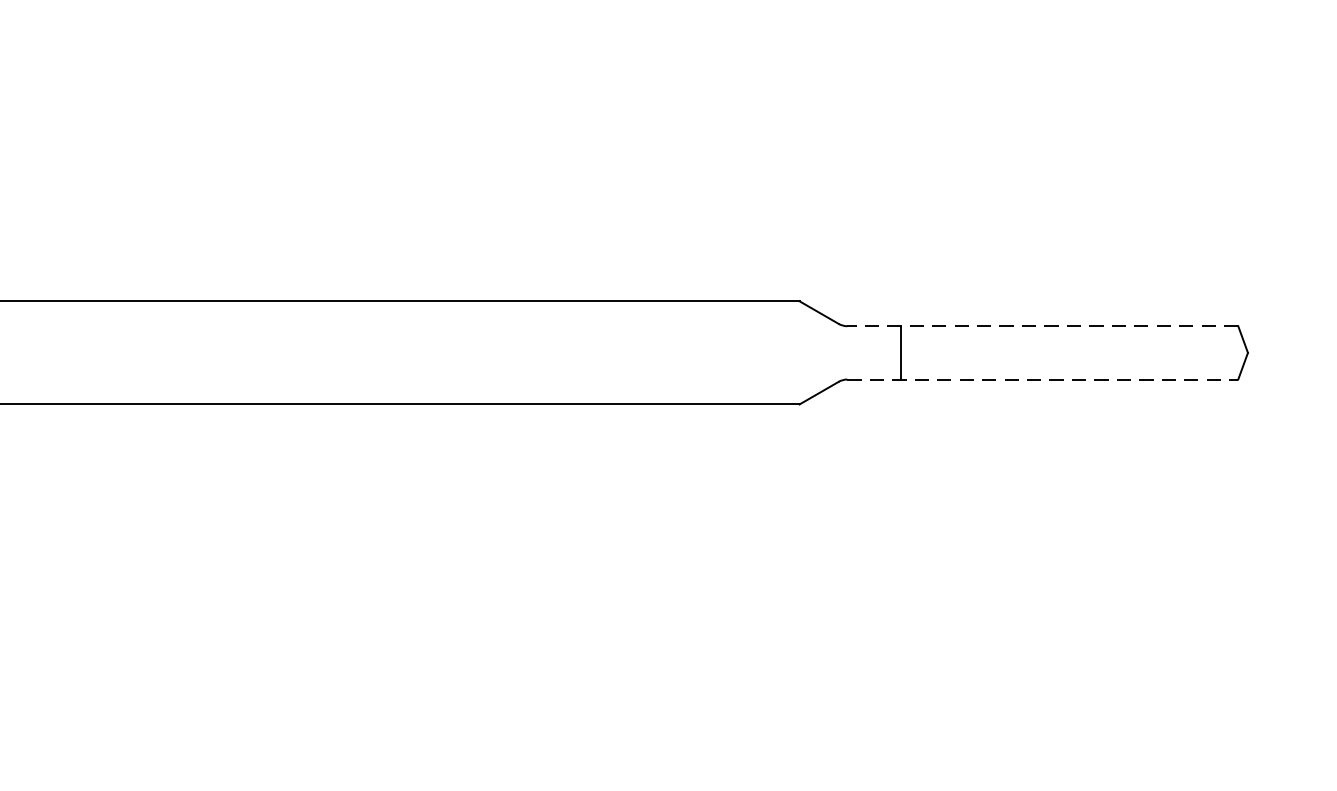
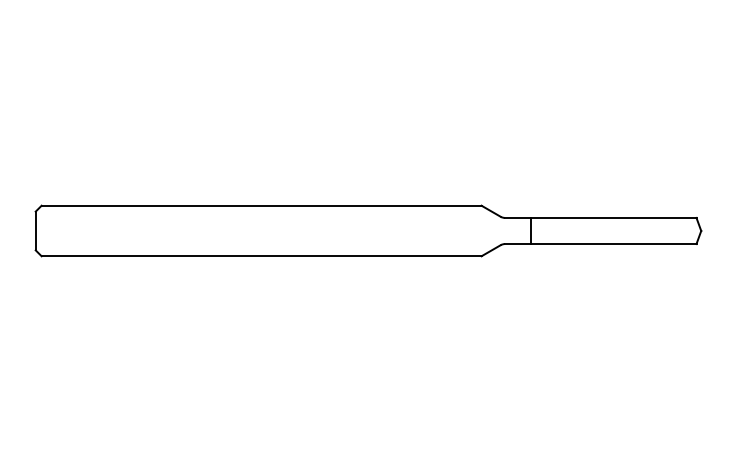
line: (1042, 325) -> (600, 217), dashed -> solid
line: (1042, 380) -> (600, 244), dashed -> solid

